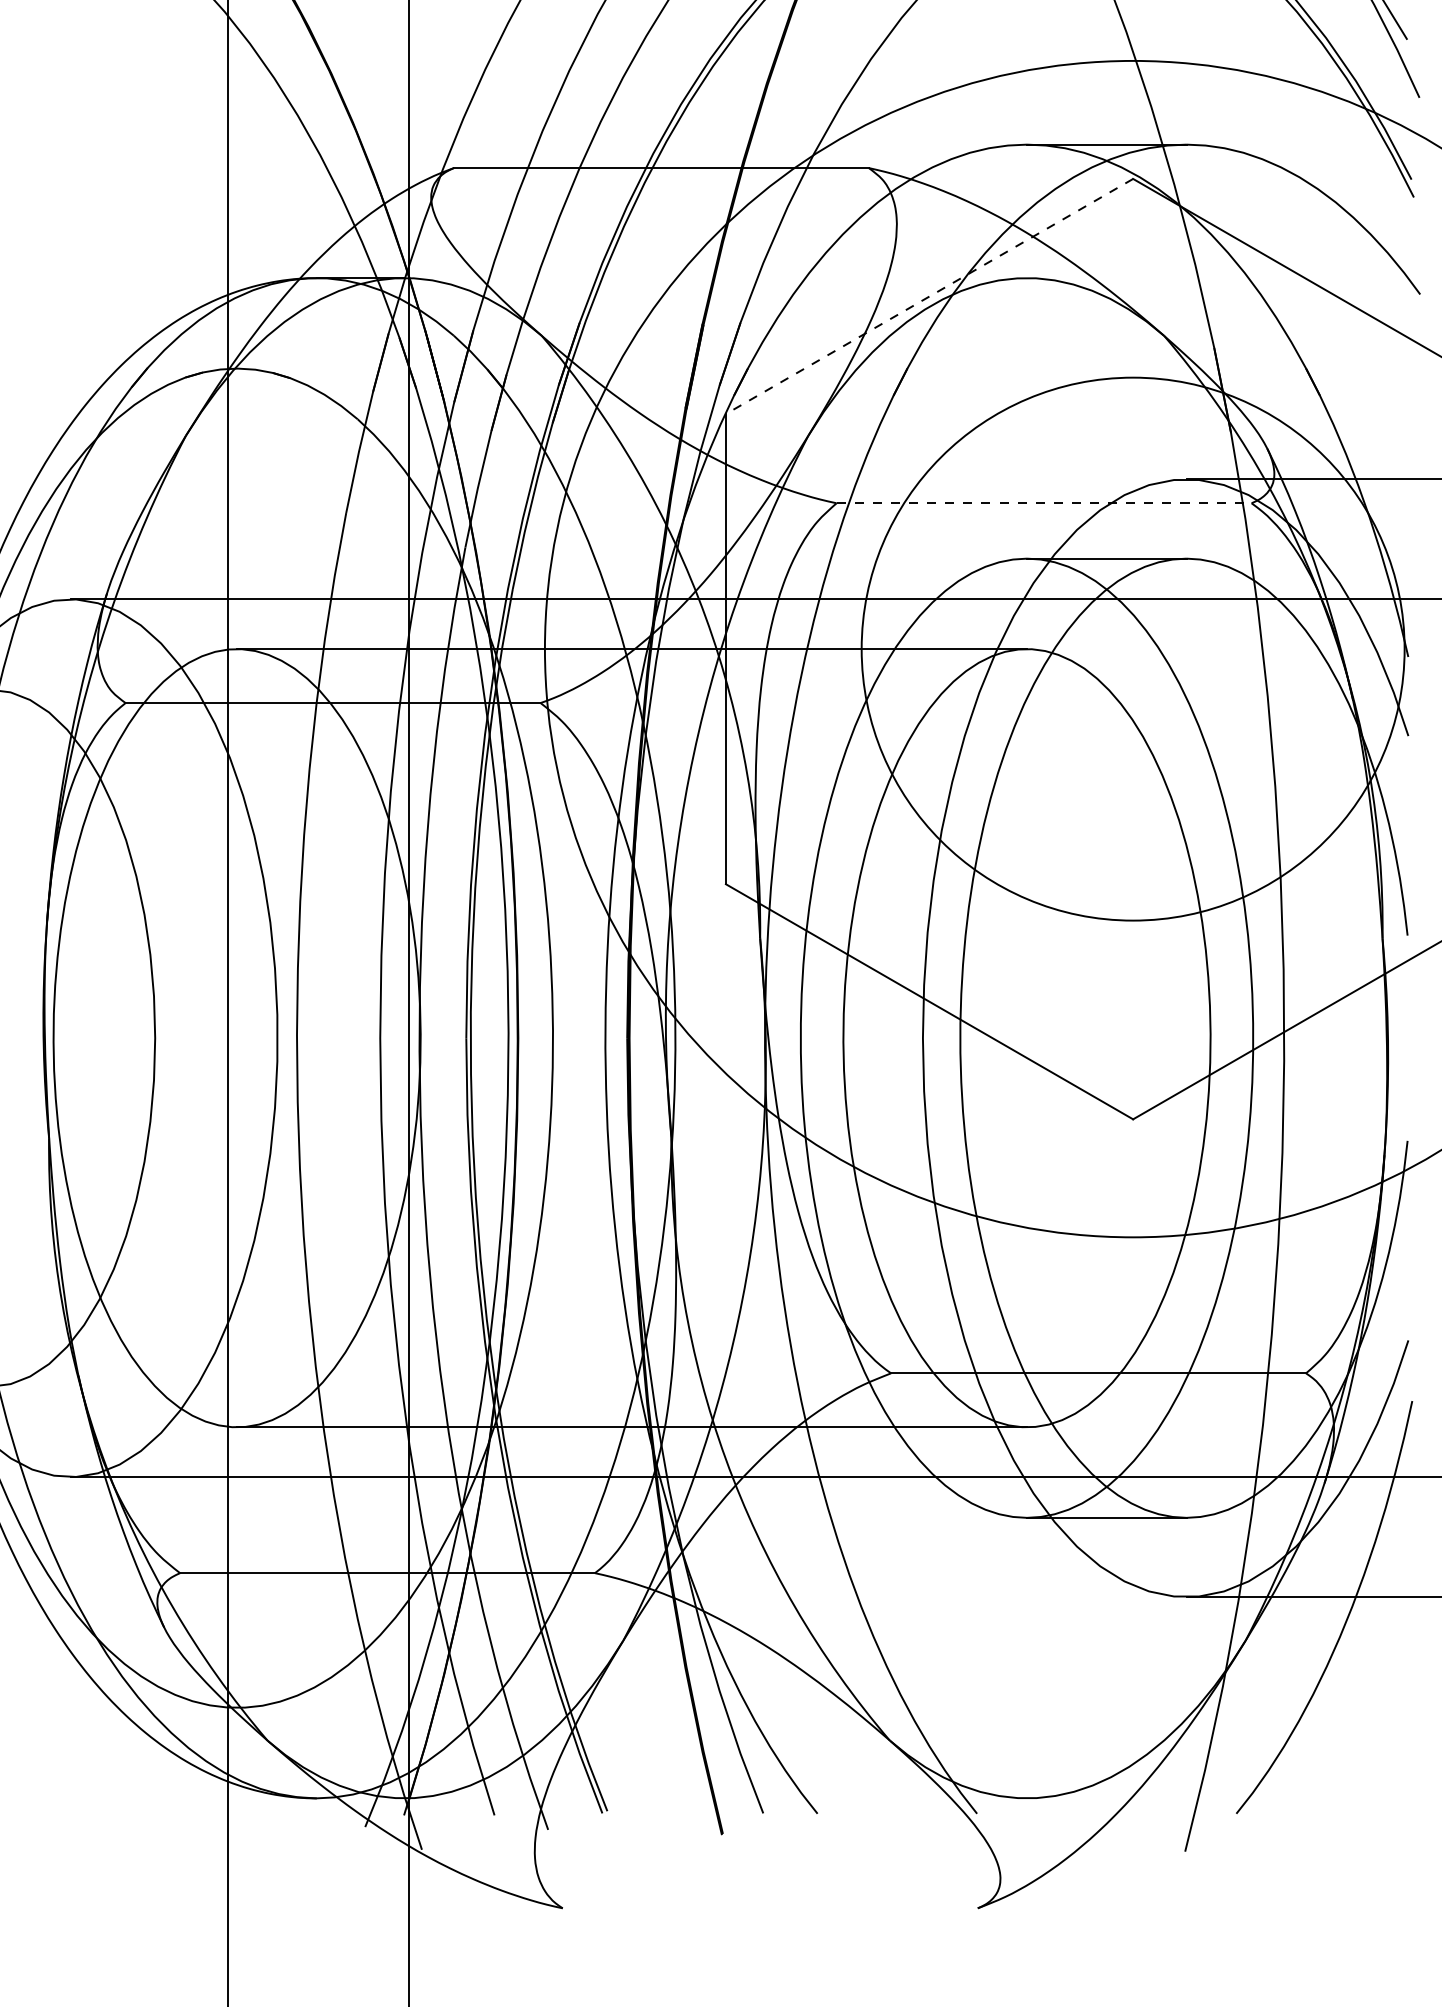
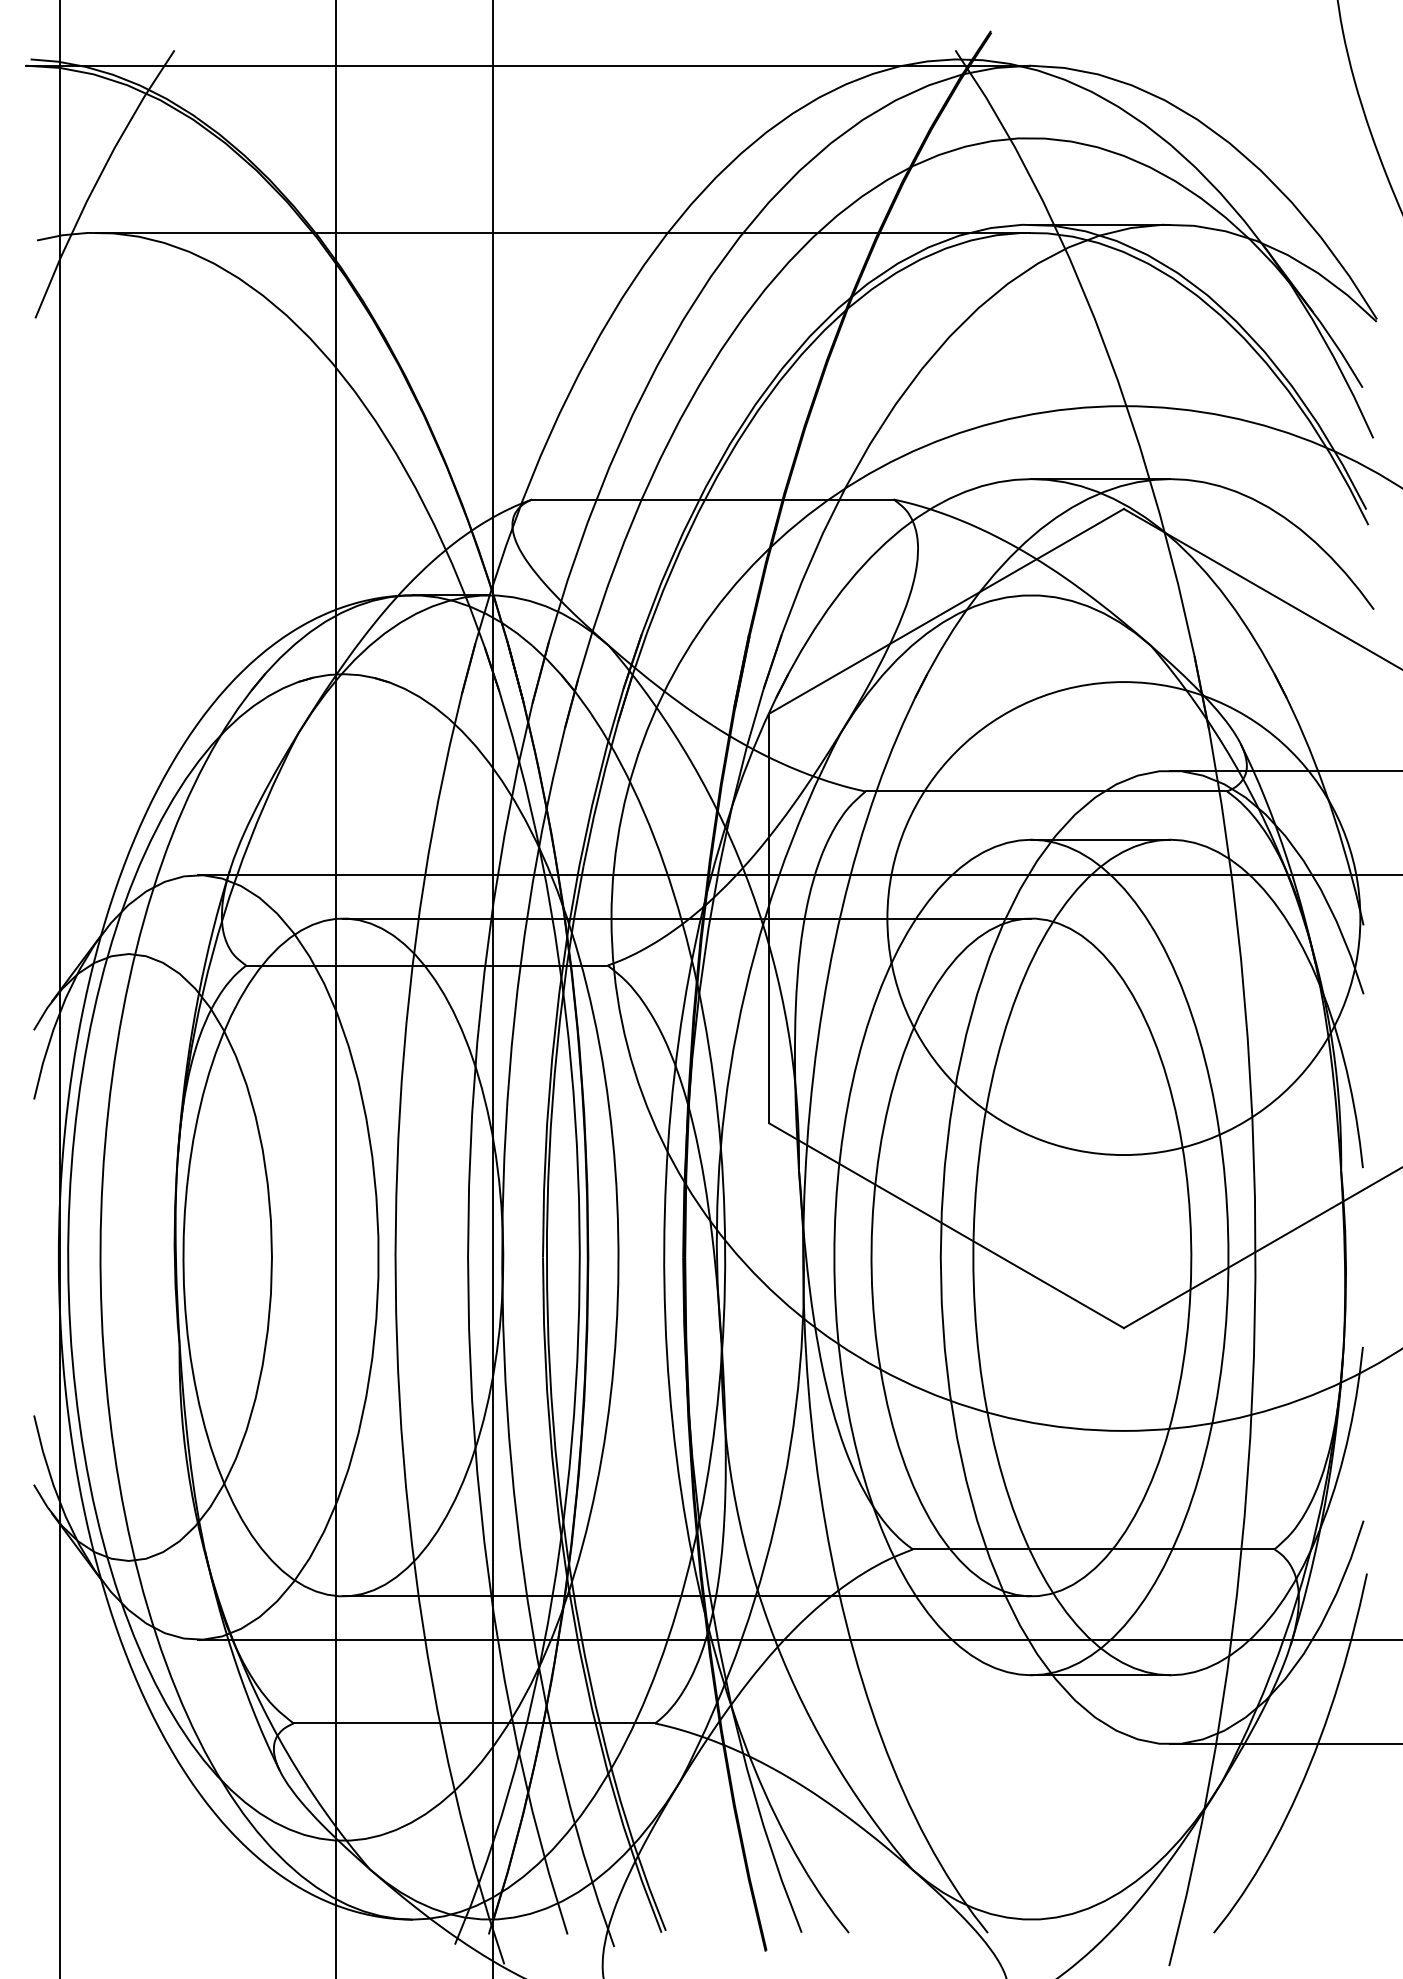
line: (929, 296) -> (946, 611), dashed -> solid
line: (1044, 503) -> (1046, 791), dashed -> solid

